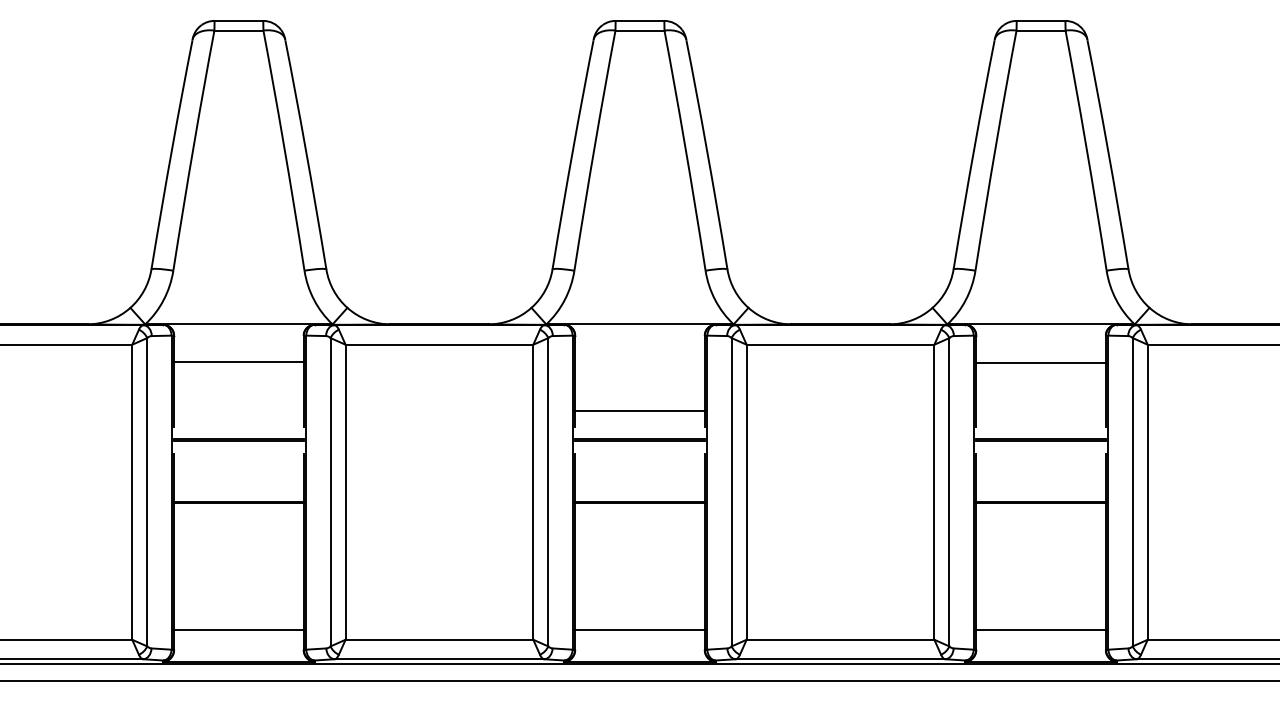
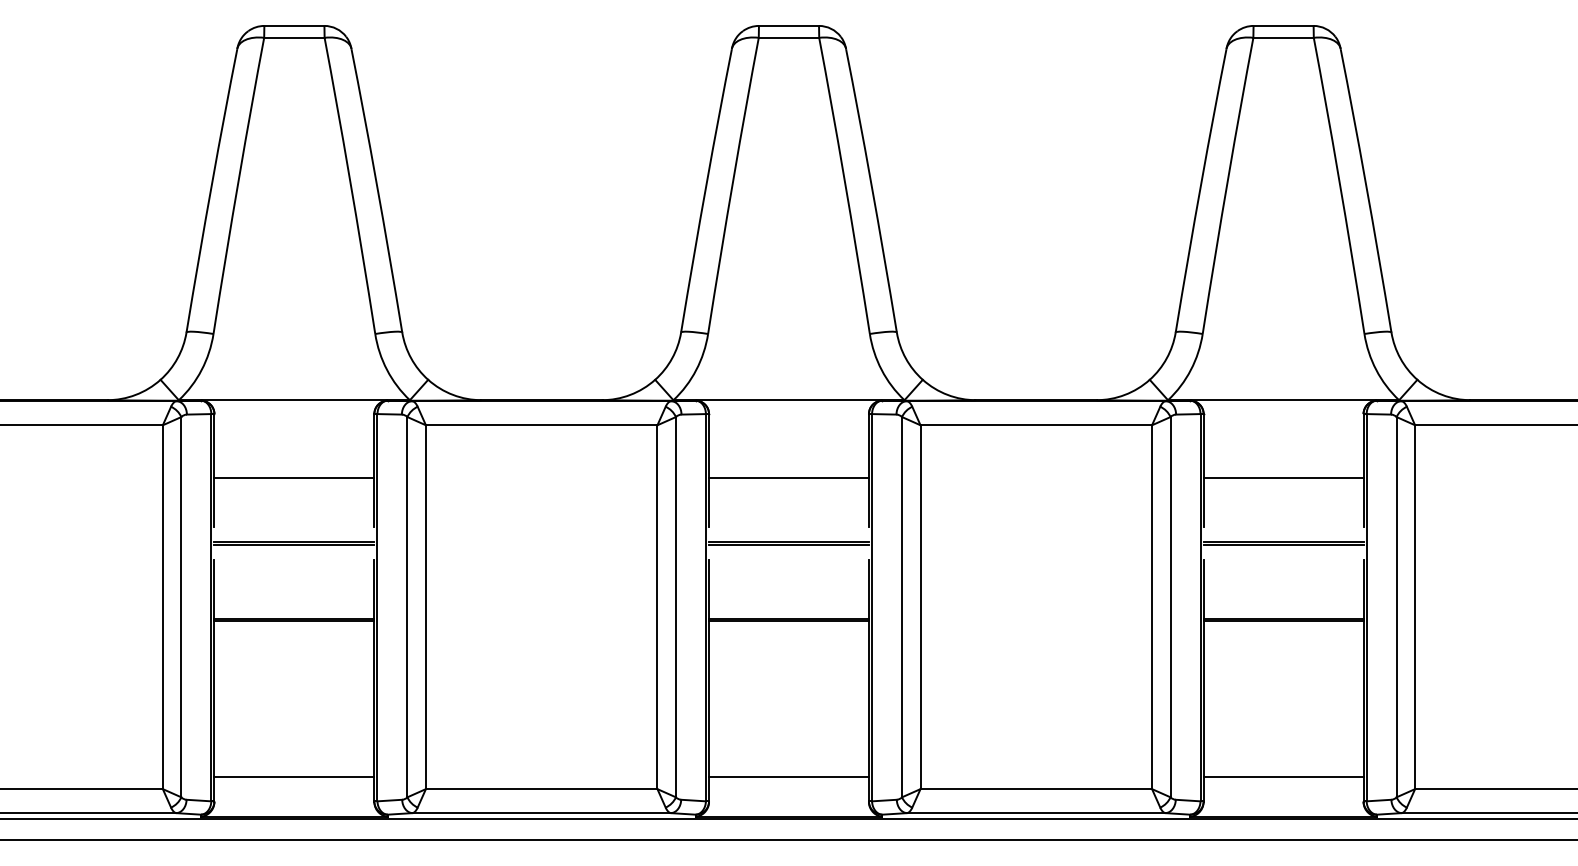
line: (238, 361) -> (293, 478), moved
line: (1040, 362) -> (1282, 478), moved
line: (639, 410) -> (788, 478), moved

